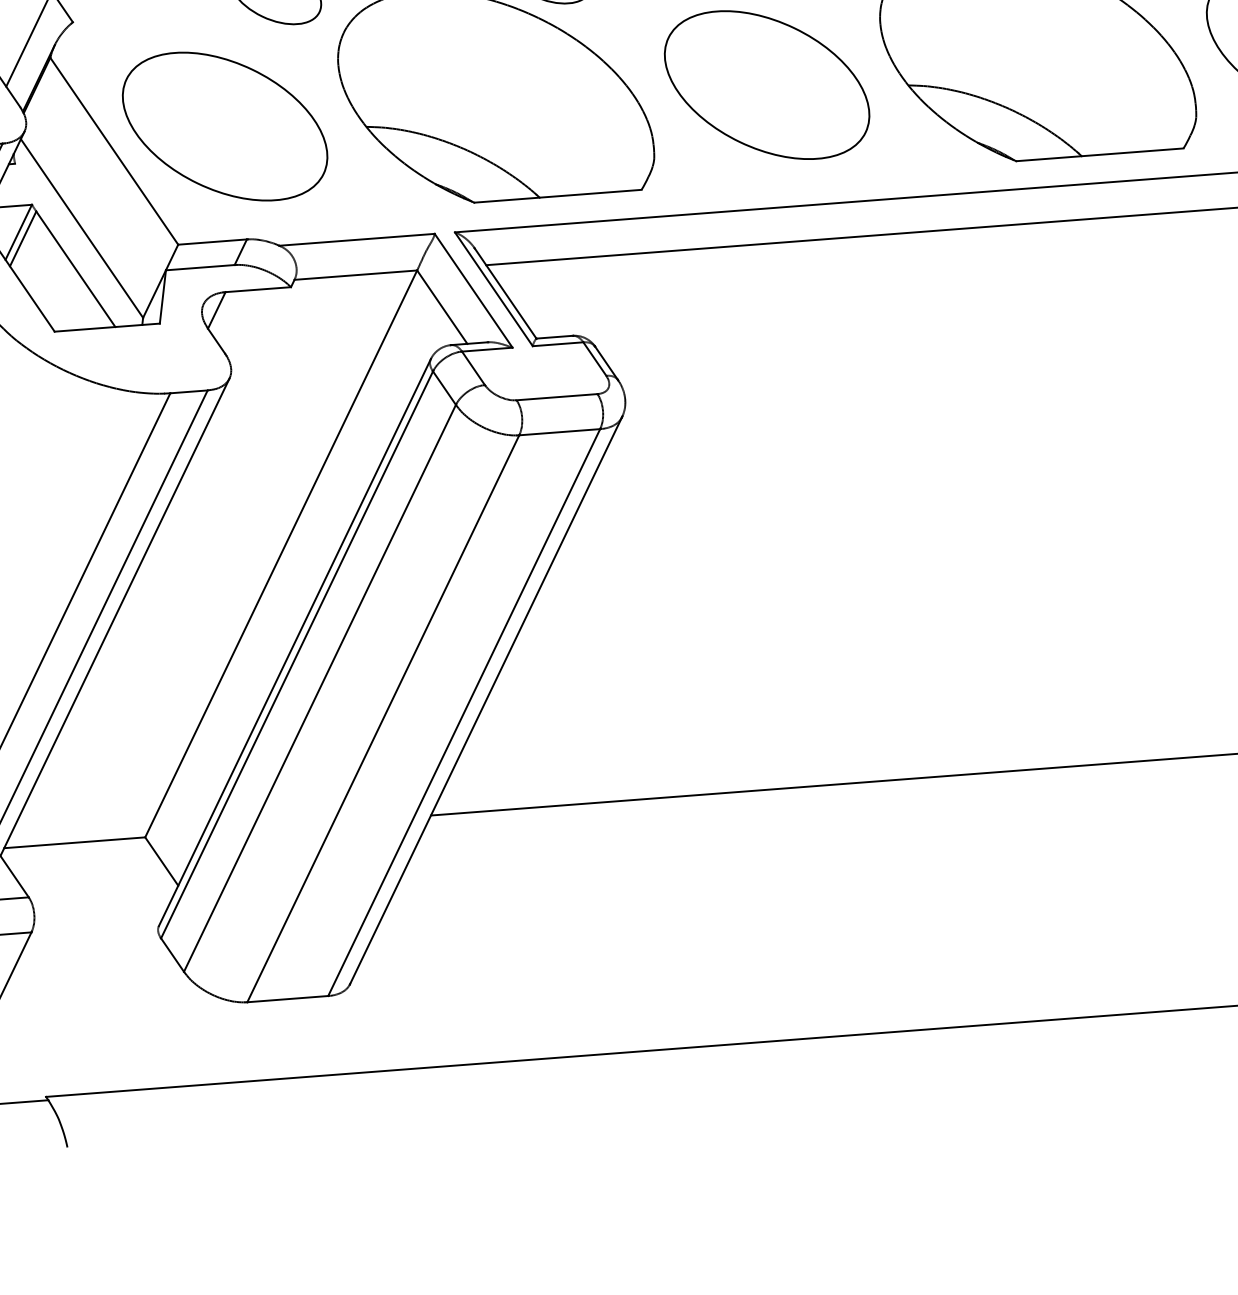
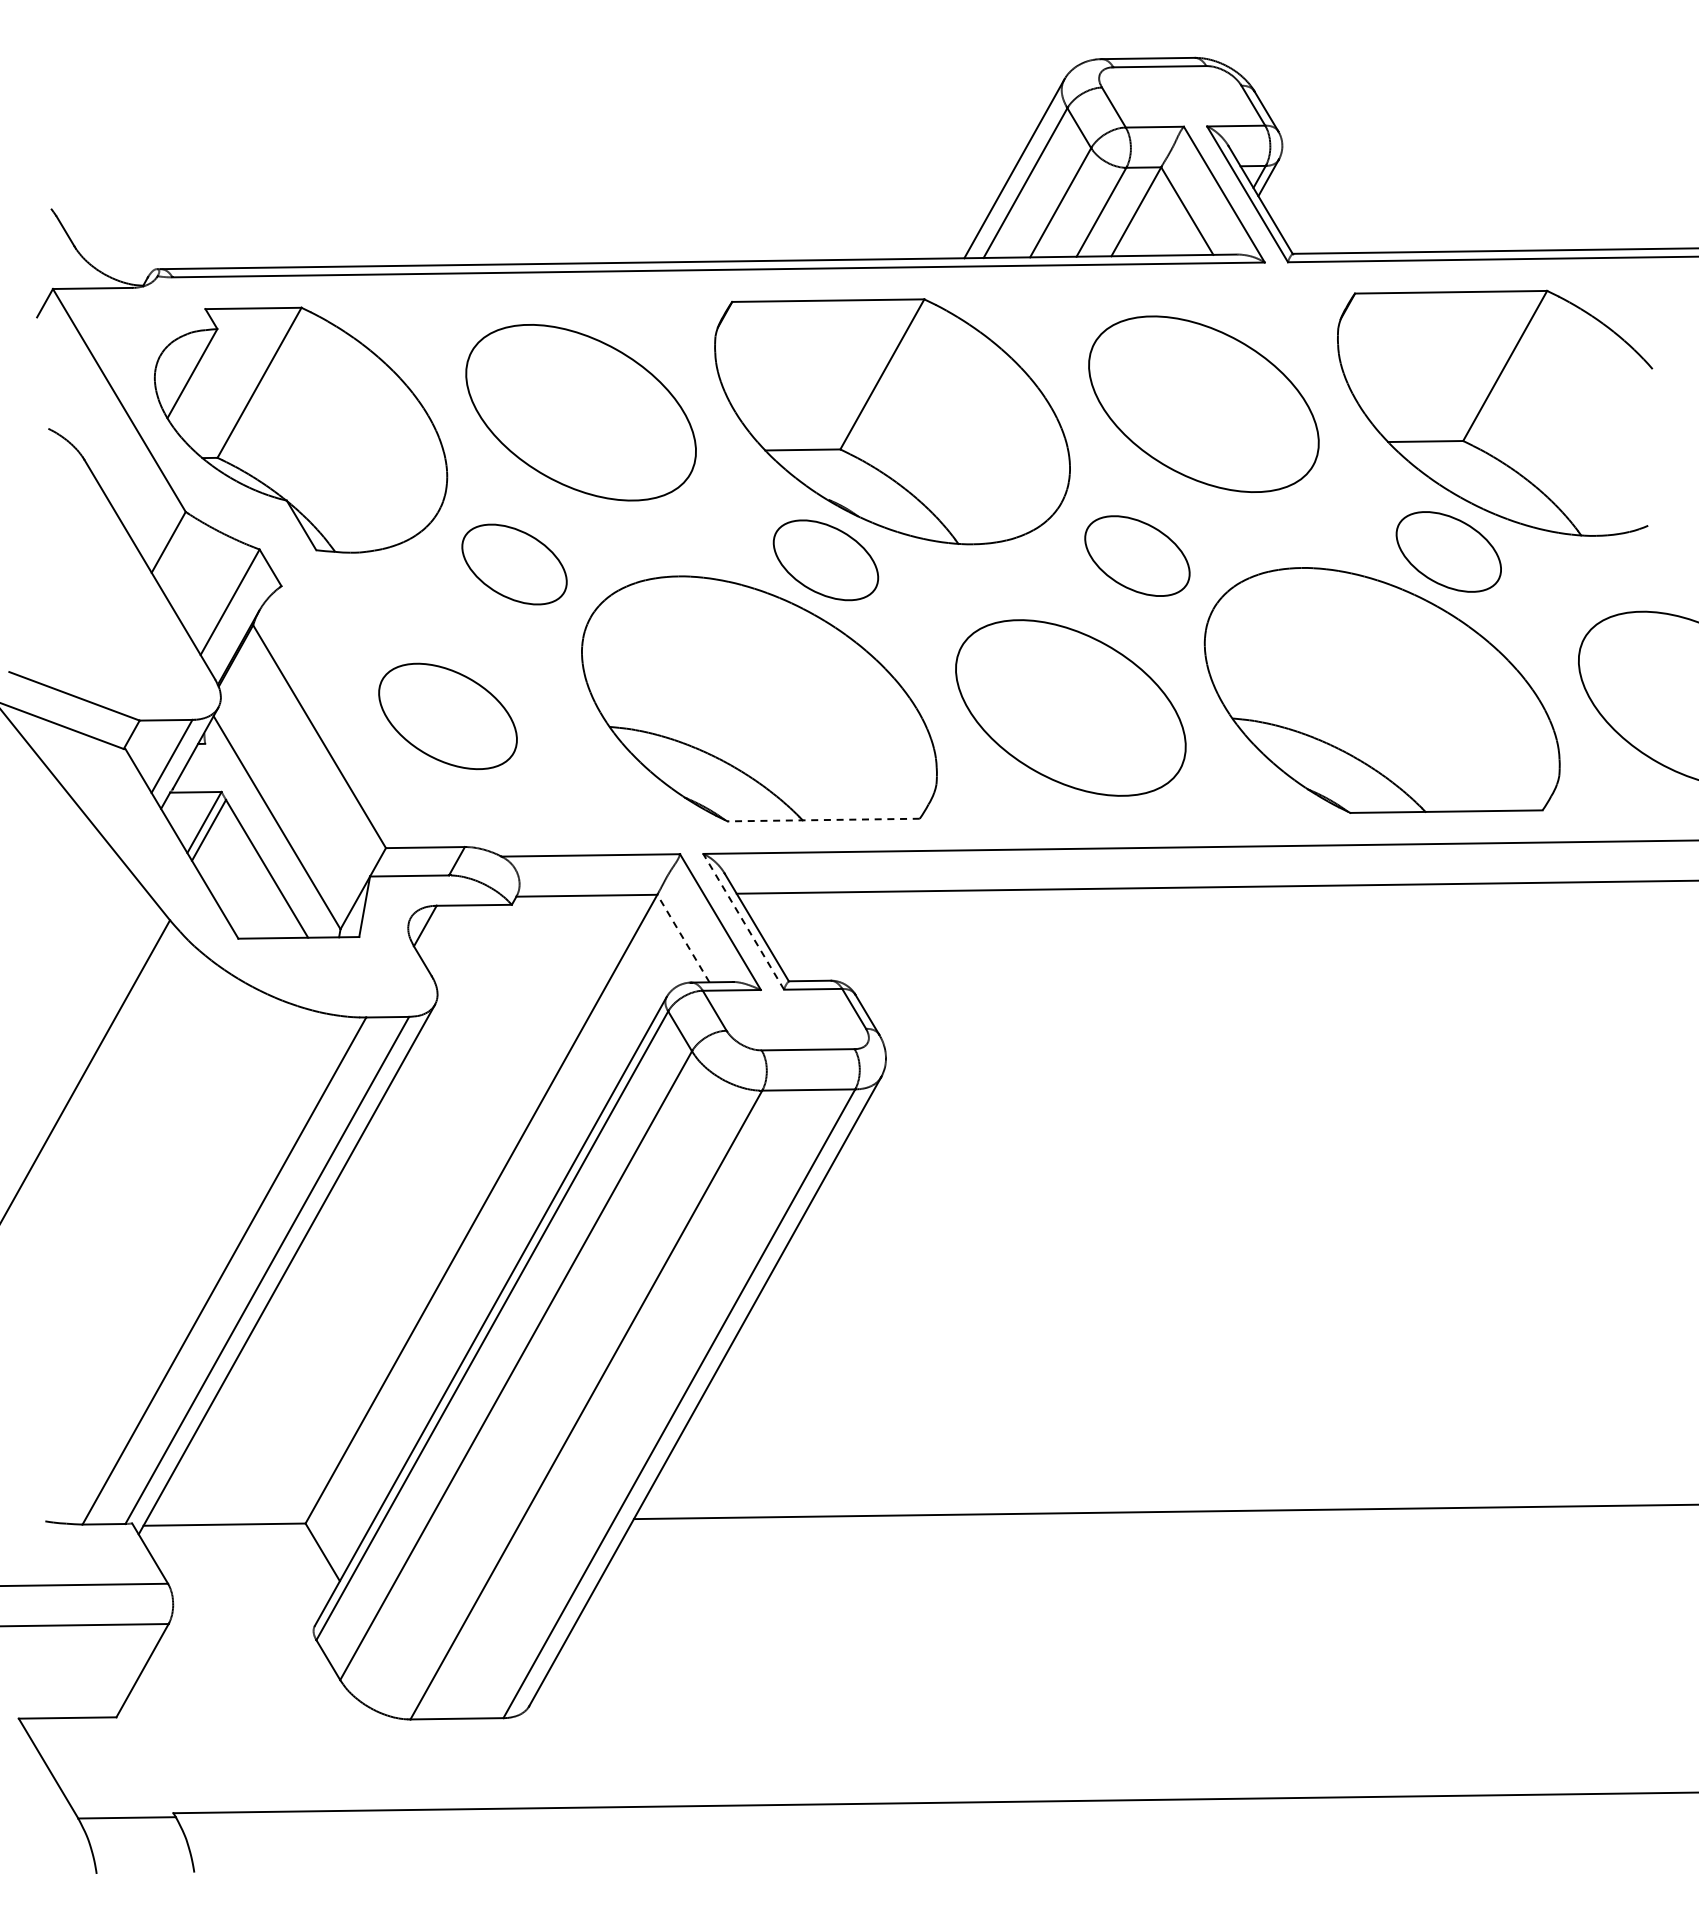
part: (224, 126) -> (447, 716), size x0.6
line: (557, 196) -> (823, 820), solid -> dashed
line: (493, 289) -> (743, 921), solid -> dashed
line: (442, 307) -> (683, 938), solid -> dashed

